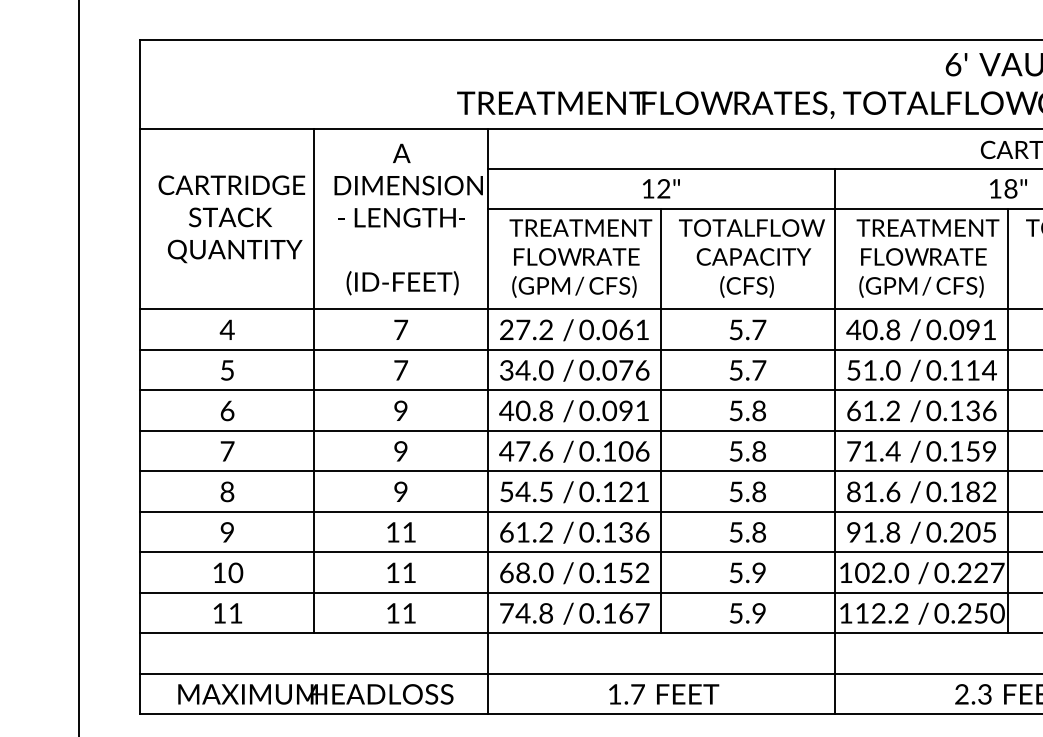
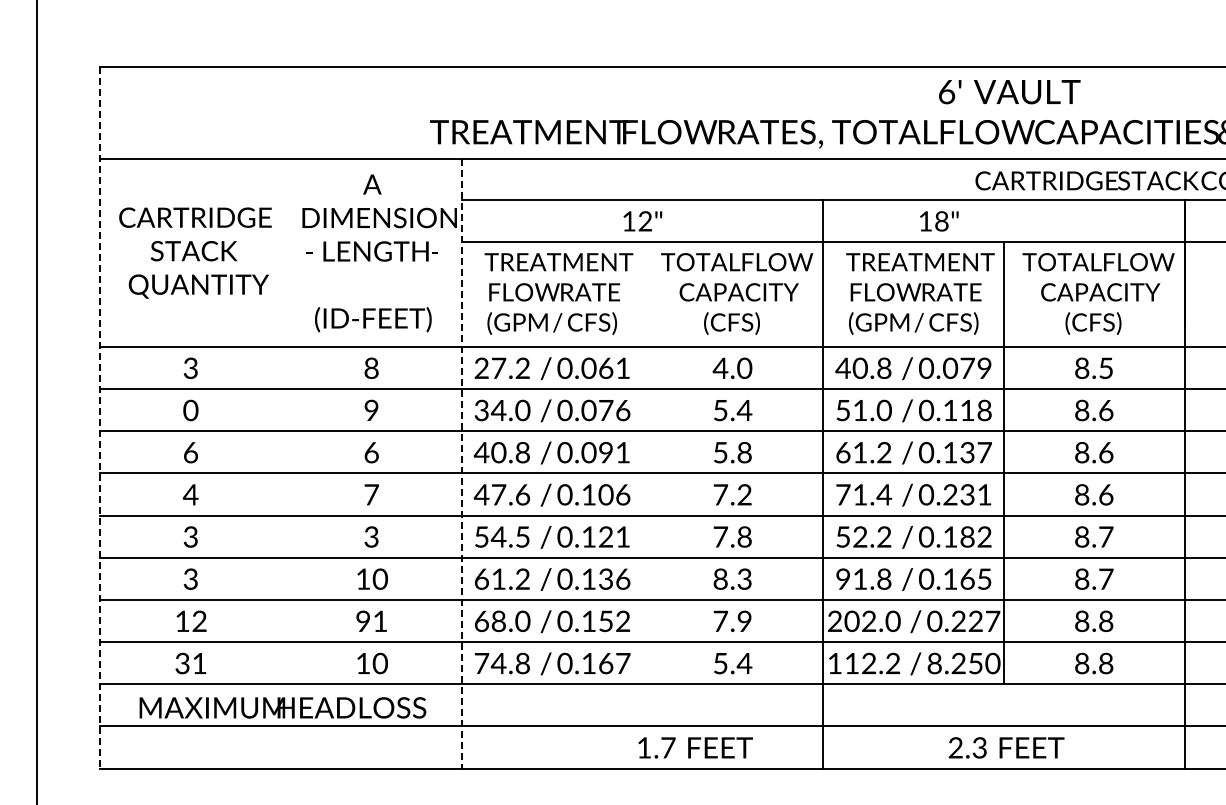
text: (1008, 188) -> (939, 221), moved
text: (227, 329) -> (190, 367), 4 -> 3
text: (400, 329) -> (371, 367), 7 -> 8
text: (980, 329) -> (975, 367), 0.091 -> 0.079
text: (747, 330) -> (732, 368), 5.7 -> 4.0
text: (400, 369) -> (371, 409), 7 -> 9
text: (227, 370) -> (190, 410), 5 -> 0
text: (759, 370) -> (744, 410), 5.7 -> 5.4
text: (989, 370) -> (984, 410), 0.114 -> 0.118
line: (140, 378) -> (100, 418), solid -> dashed
line: (314, 380) -> (281, 421), removed
text: (400, 410) -> (371, 452), 9 -> 6
text: (989, 410) -> (984, 452), 0.136 -> 0.137
line: (661, 421) -> (642, 463), removed
line: (487, 422) -> (461, 464), solid -> dashed
text: (227, 451) -> (190, 494), 7 -> 4
text: (400, 451) -> (371, 494), 9 -> 7
text: (747, 451) -> (732, 494), 5.8 -> 7.2
text: (973, 451) -> (967, 494), 0.159 -> 0.231
text: (400, 491) -> (371, 536), 9 -> 3
text: (735, 491) -> (720, 536), 5.8 -> 7.8
text: (873, 491) -> (863, 536), 81.6 -> 52.2
text: (227, 492) -> (190, 537), 8 -> 3
text: (227, 531) -> (190, 578), 9 -> 3
text: (408, 531) -> (379, 578), 11 -> 10
text: (747, 531) -> (732, 578), 5.8 -> 8.3
text: (965, 531) -> (959, 578), 0.205 -> 0.165
text: (392, 572) -> (362, 620), 11 -> 91
text: (845, 572) -> (834, 620), 102.0 -> 202.0
text: (235, 573) -> (199, 621), 10 -> 12
text: (735, 573) -> (720, 621), 5.9 -> 7.9
text: (219, 613) -> (182, 663), 11 -> 31
text: (408, 613) -> (379, 663), 11 -> 10
text: (759, 613) -> (744, 663), 5.9 -> 5.4
text: (941, 613) -> (934, 663), 0.250 -> 8.250
text: (315, 694) -> (282, 707), moved
text: (663, 694) -> (695, 747), moved

